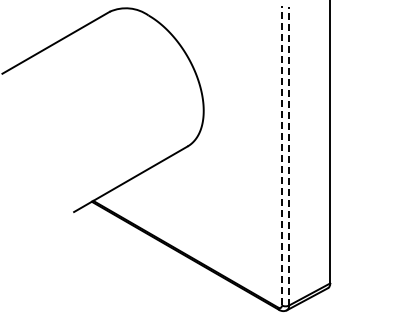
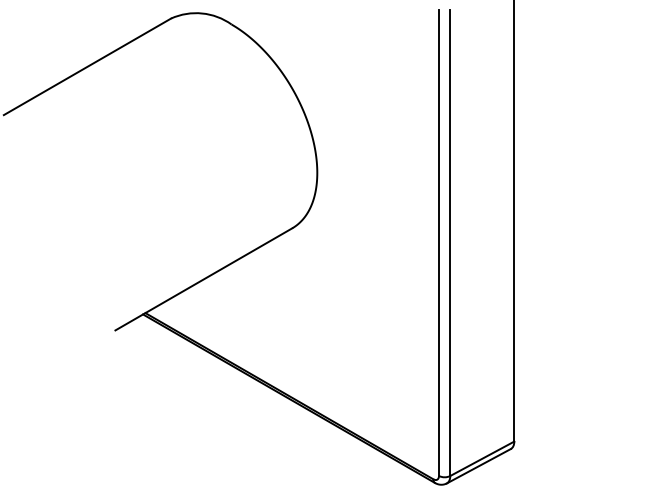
line: (281, 155) -> (438, 242), dashed -> solid
line: (289, 155) -> (450, 242), dashed -> solid

